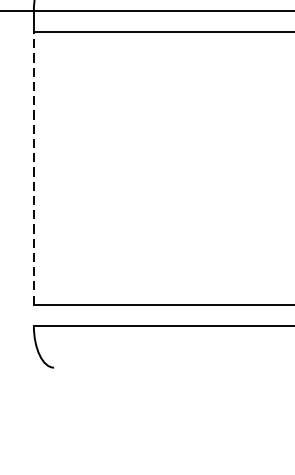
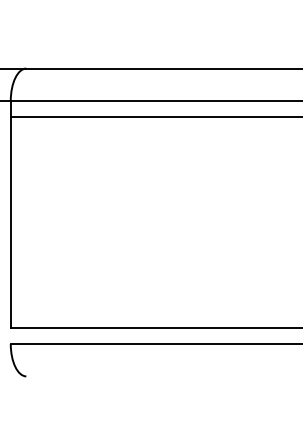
line: (33, 168) -> (10, 222), dashed -> solid

